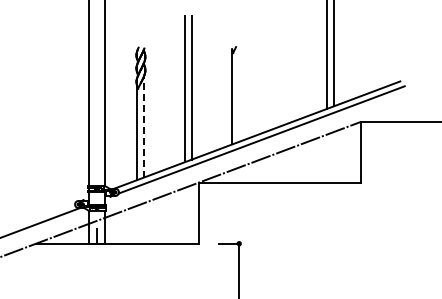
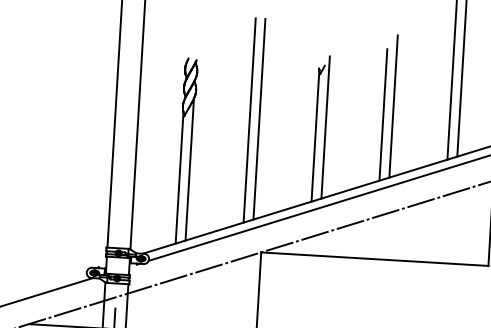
line: (286, 73) -> (393, 106), added
line: (279, 79) -> (382, 114), added
line: (239, 90) -> (326, 126), added
line: (144, 126) -> (190, 169), dashed -> solid

